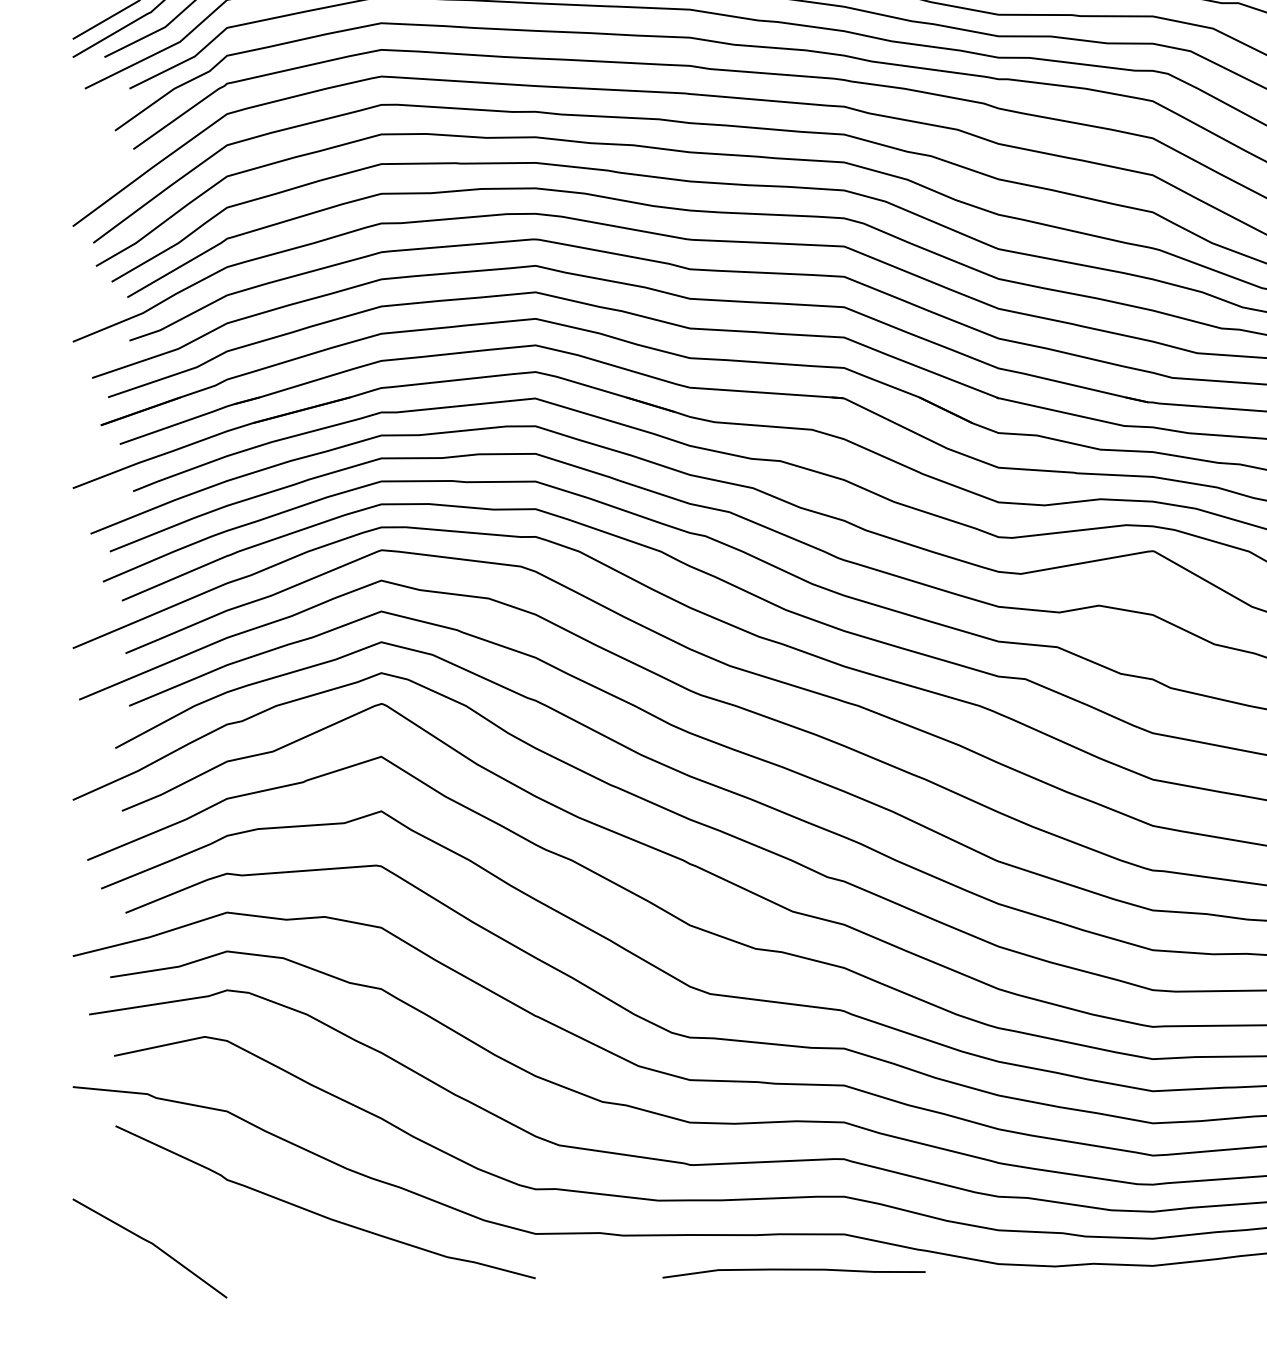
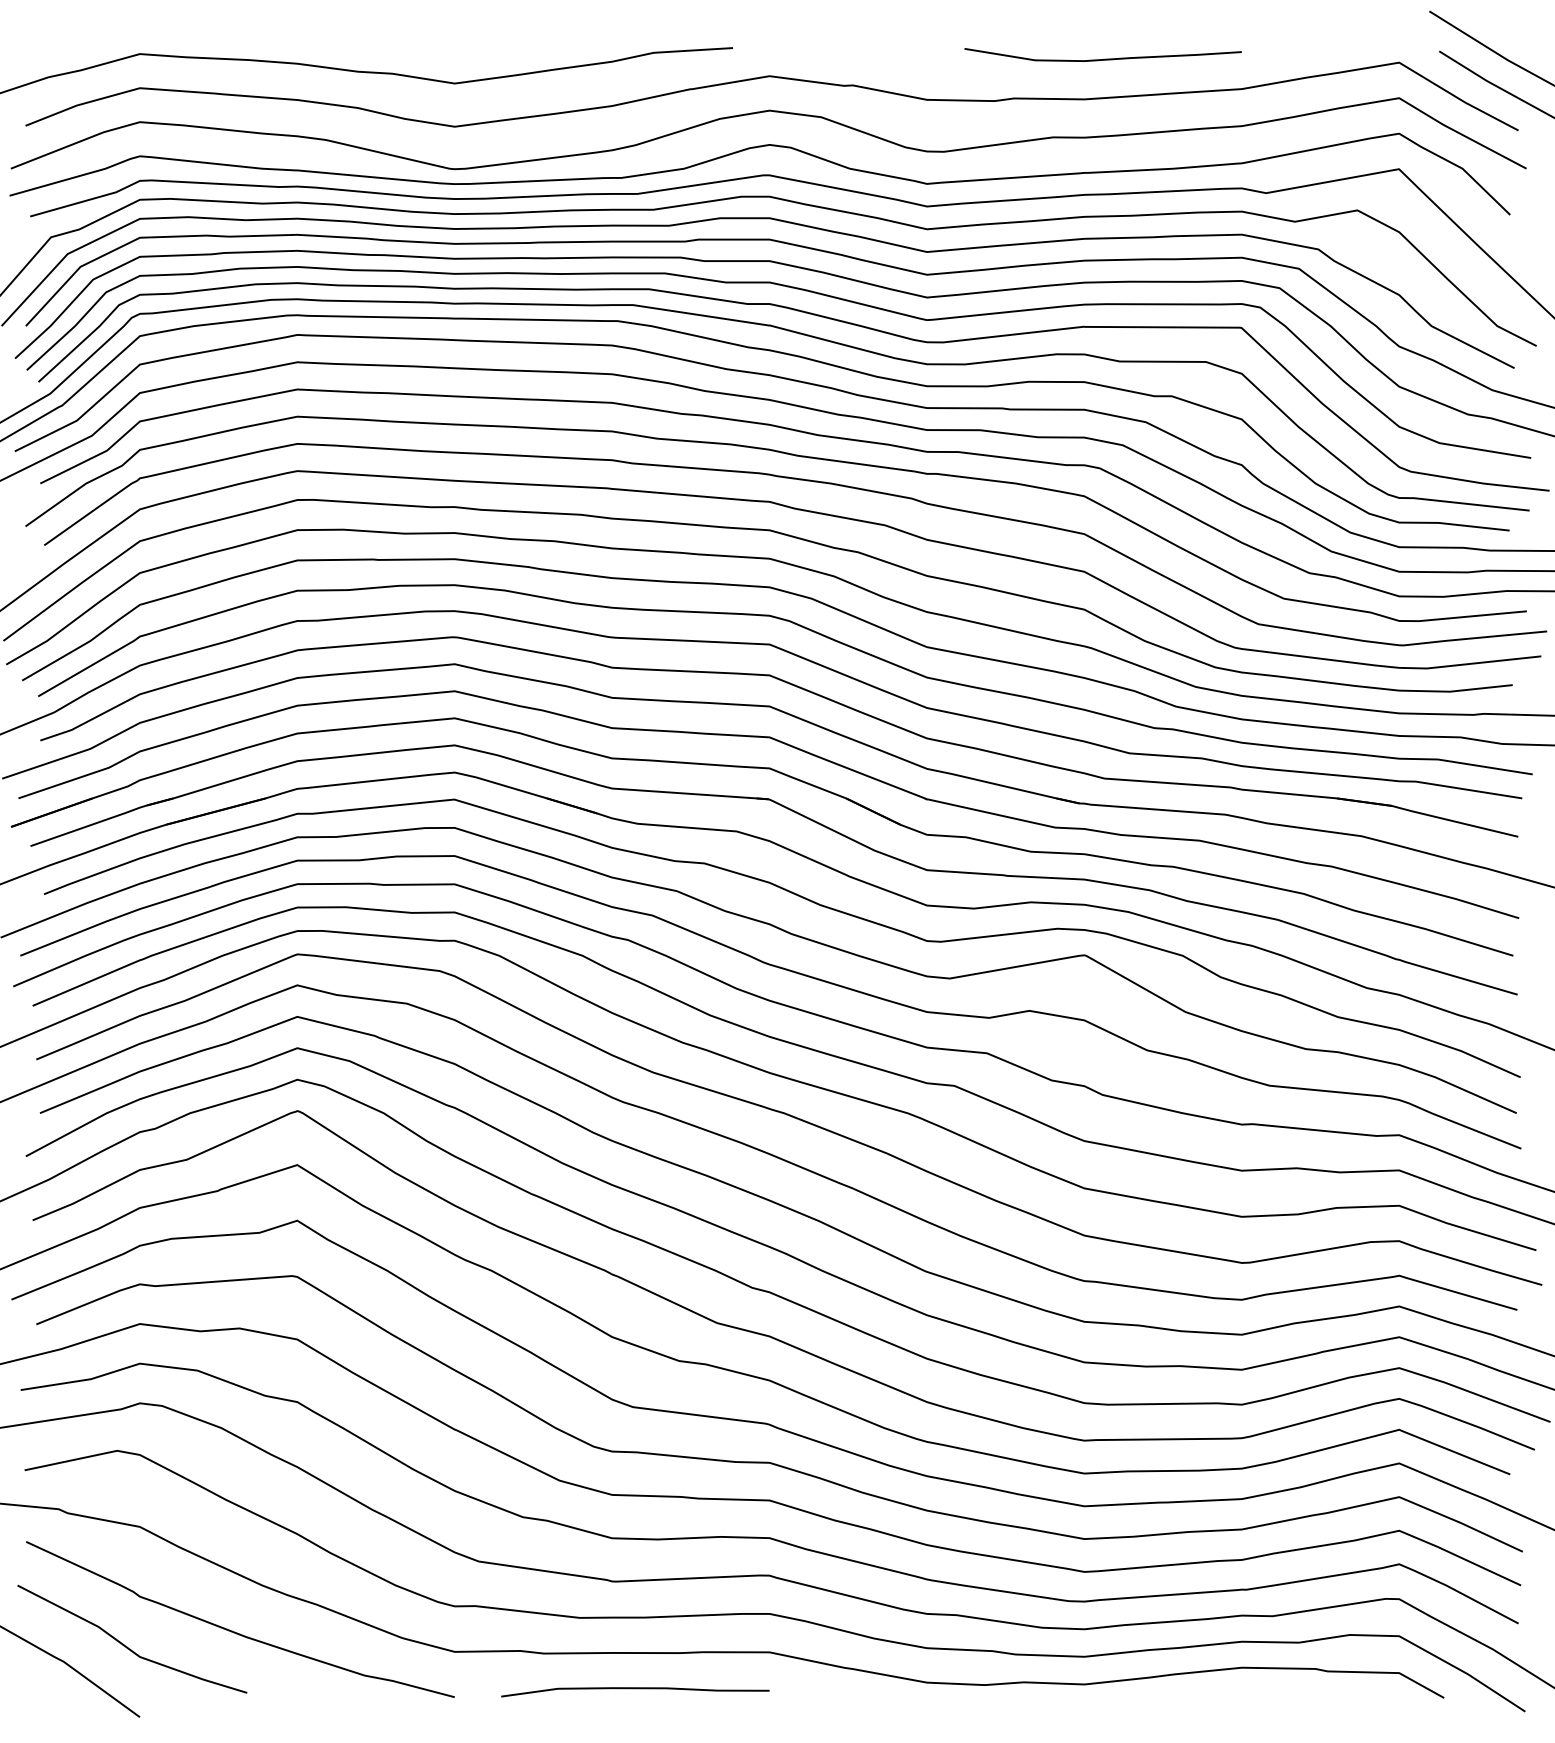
line: (214, 1228) -> (127, 1646), added
curve: (794, 1270) -> (635, 1689), moved

